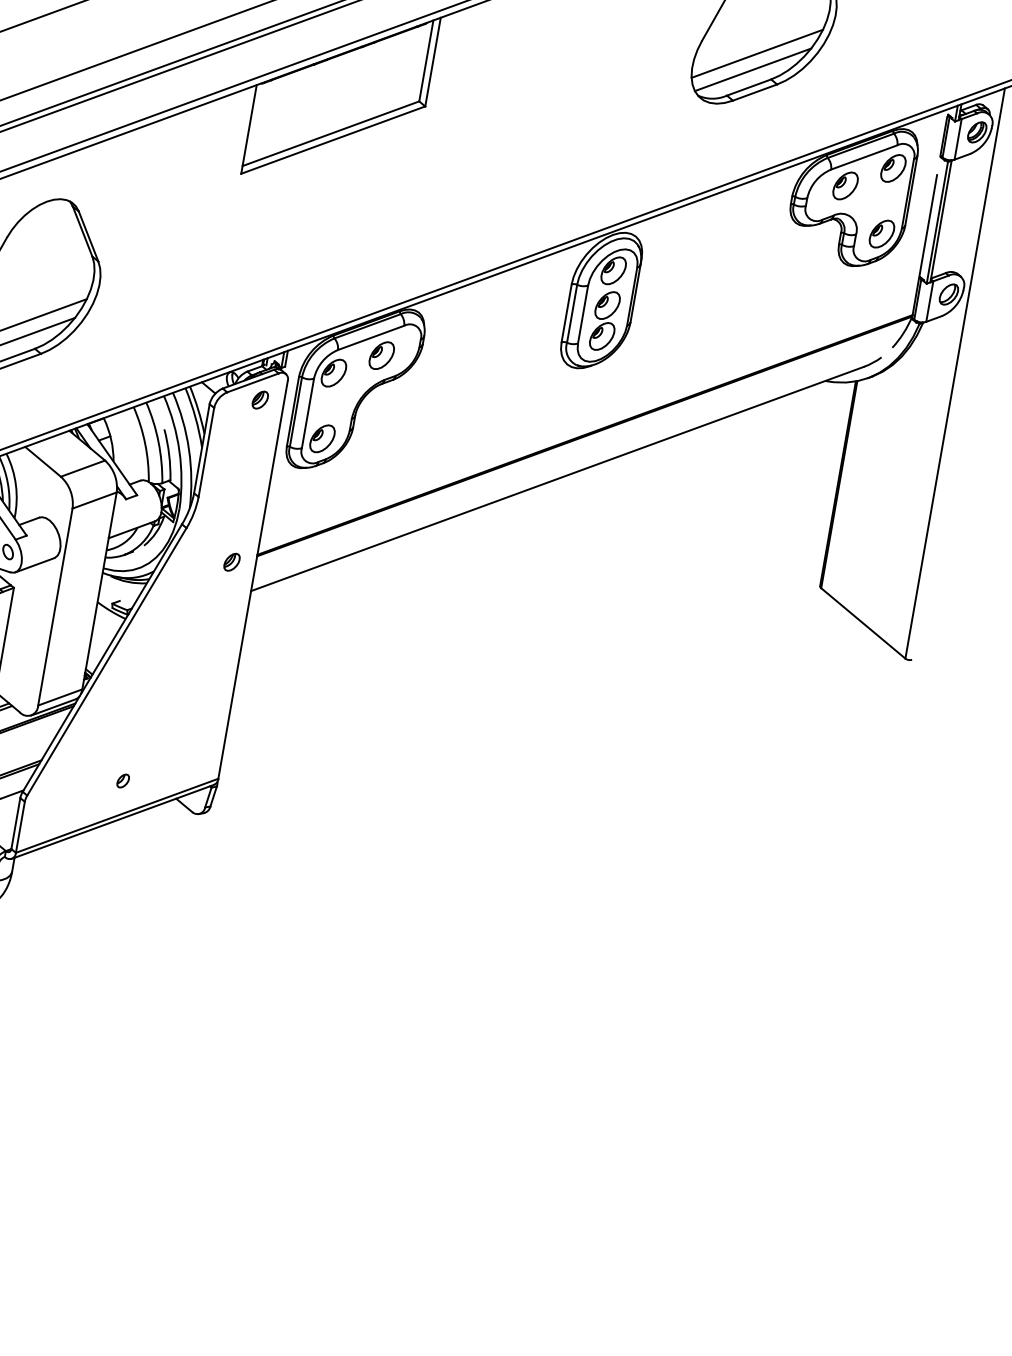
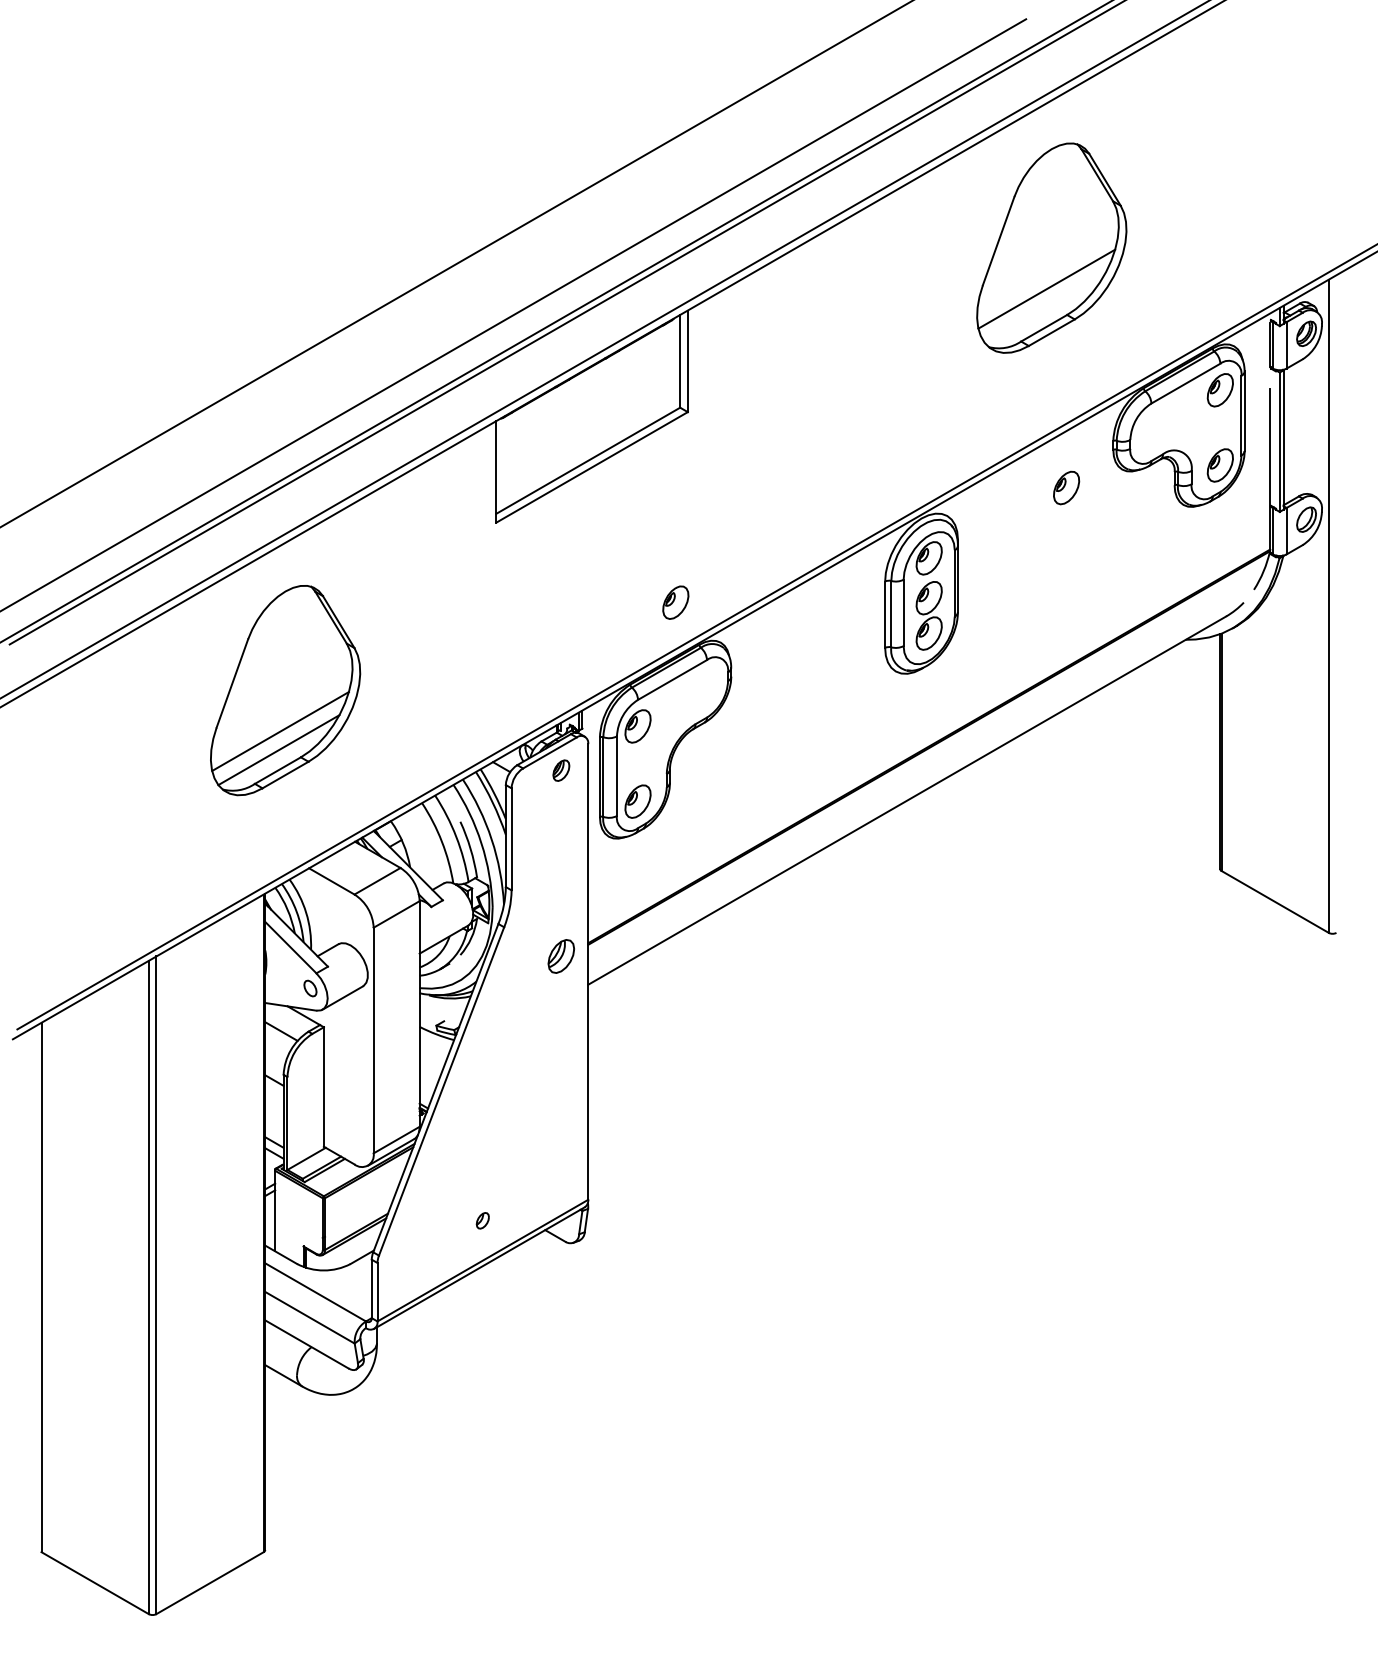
line: (752, 69) -> (1044, 307), removed
part: (845, 185) -> (1066, 487), moved
part: (381, 355) -> (675, 602), moved
part: (232, 562) -> (561, 956), size x1.6

